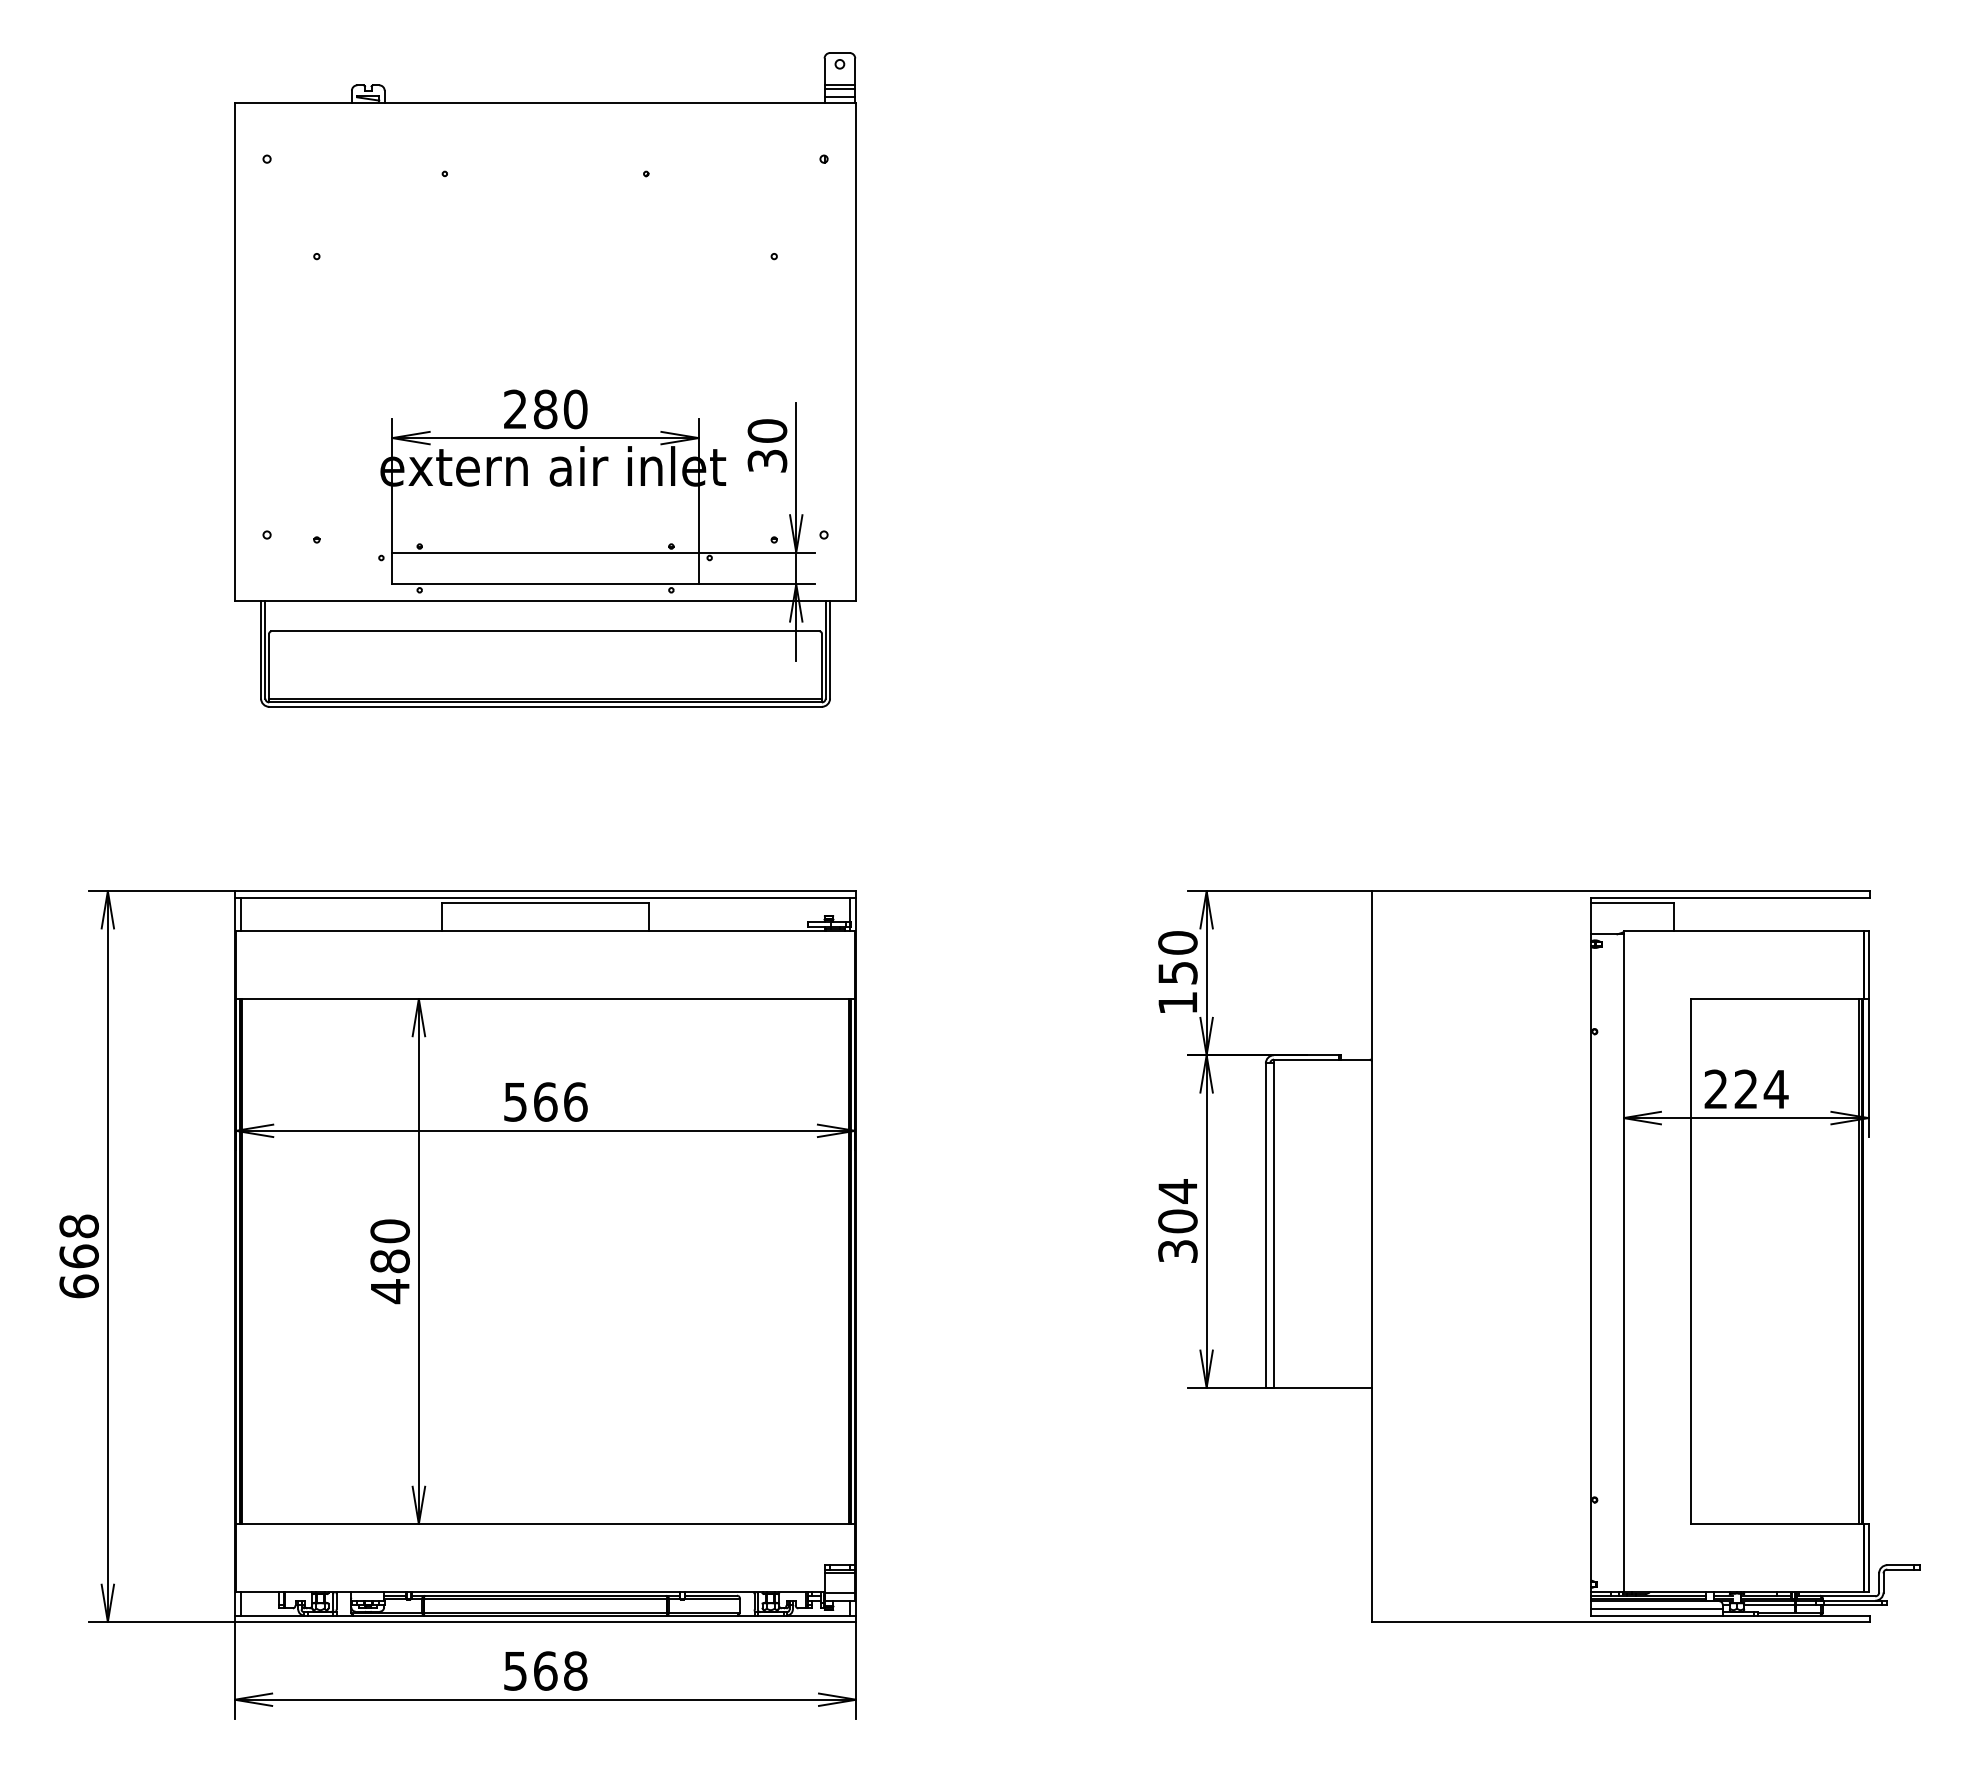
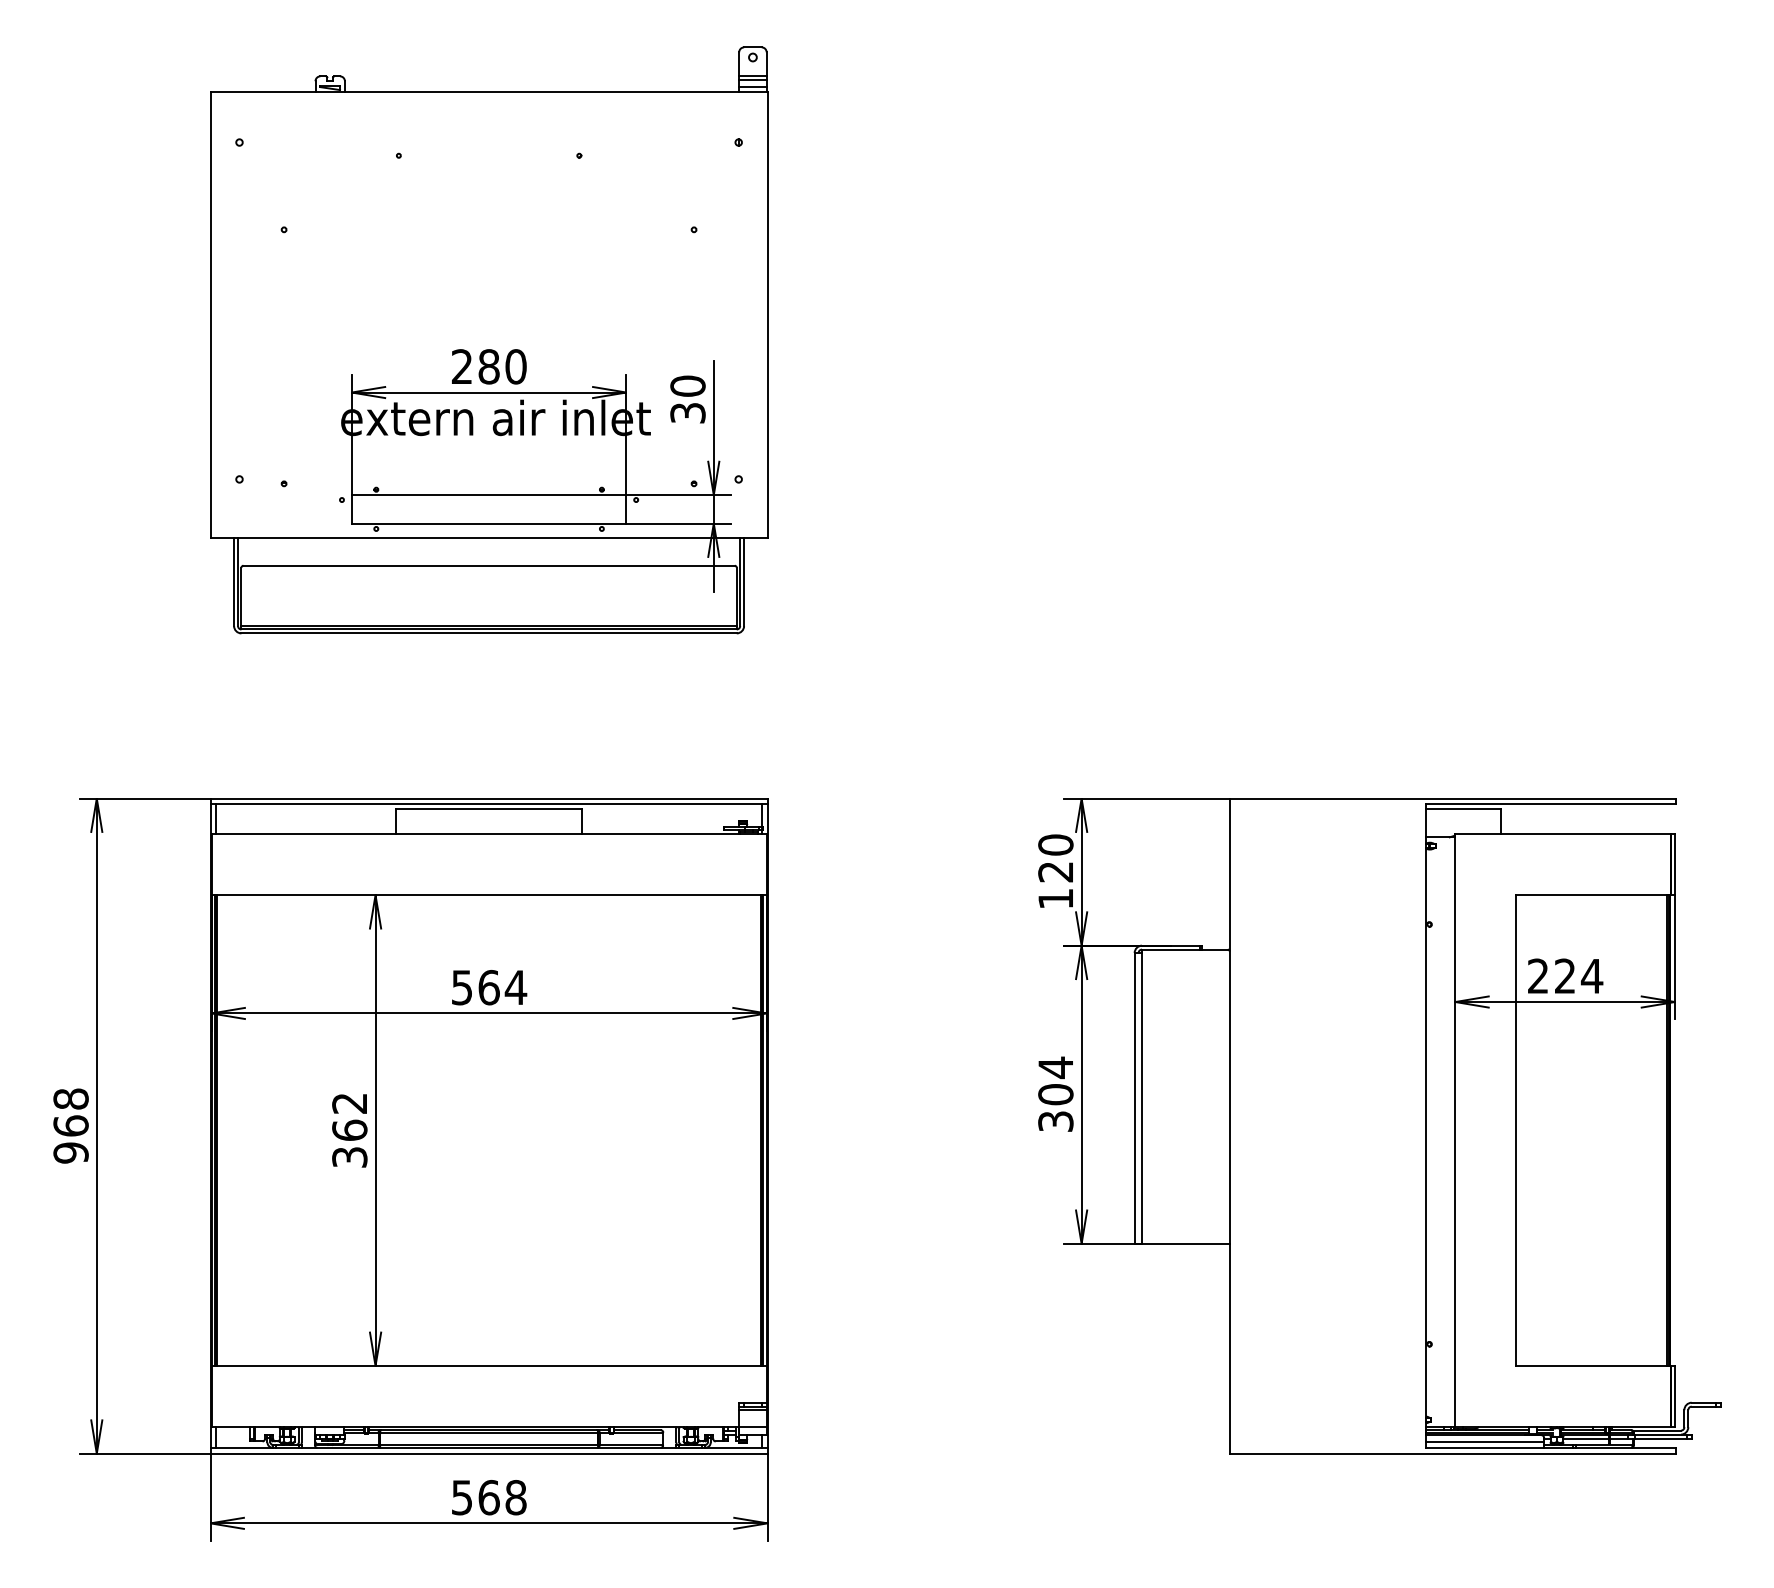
text: (1177, 973) -> (1055, 872), 150 -> 120
text: (575, 1101) -> (515, 987), 566 -> 564
text: (389, 1261) -> (349, 1130), 480 -> 362
text: (78, 1286) -> (70, 1152), 668 -> 968

